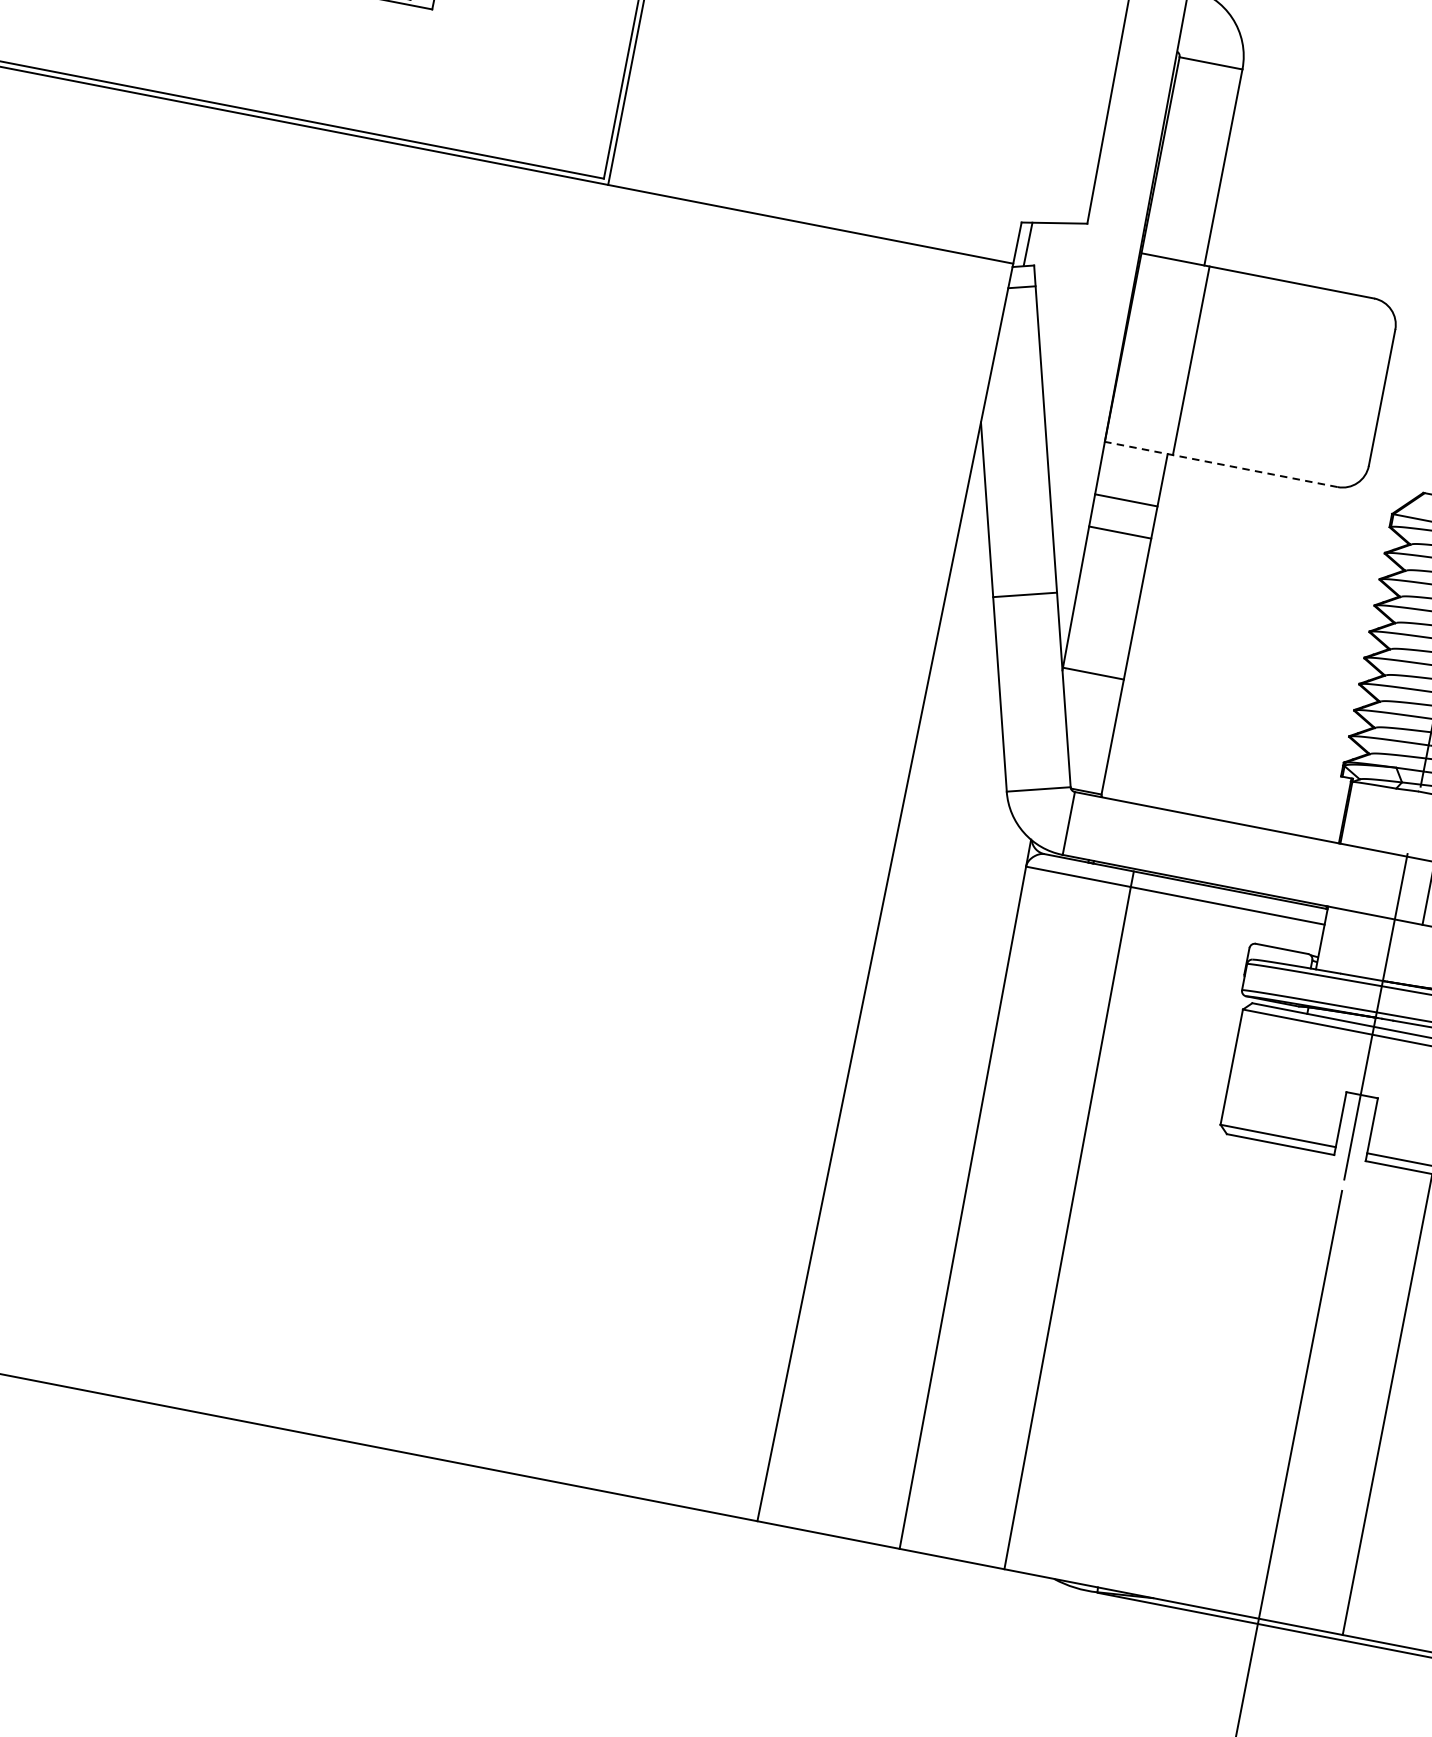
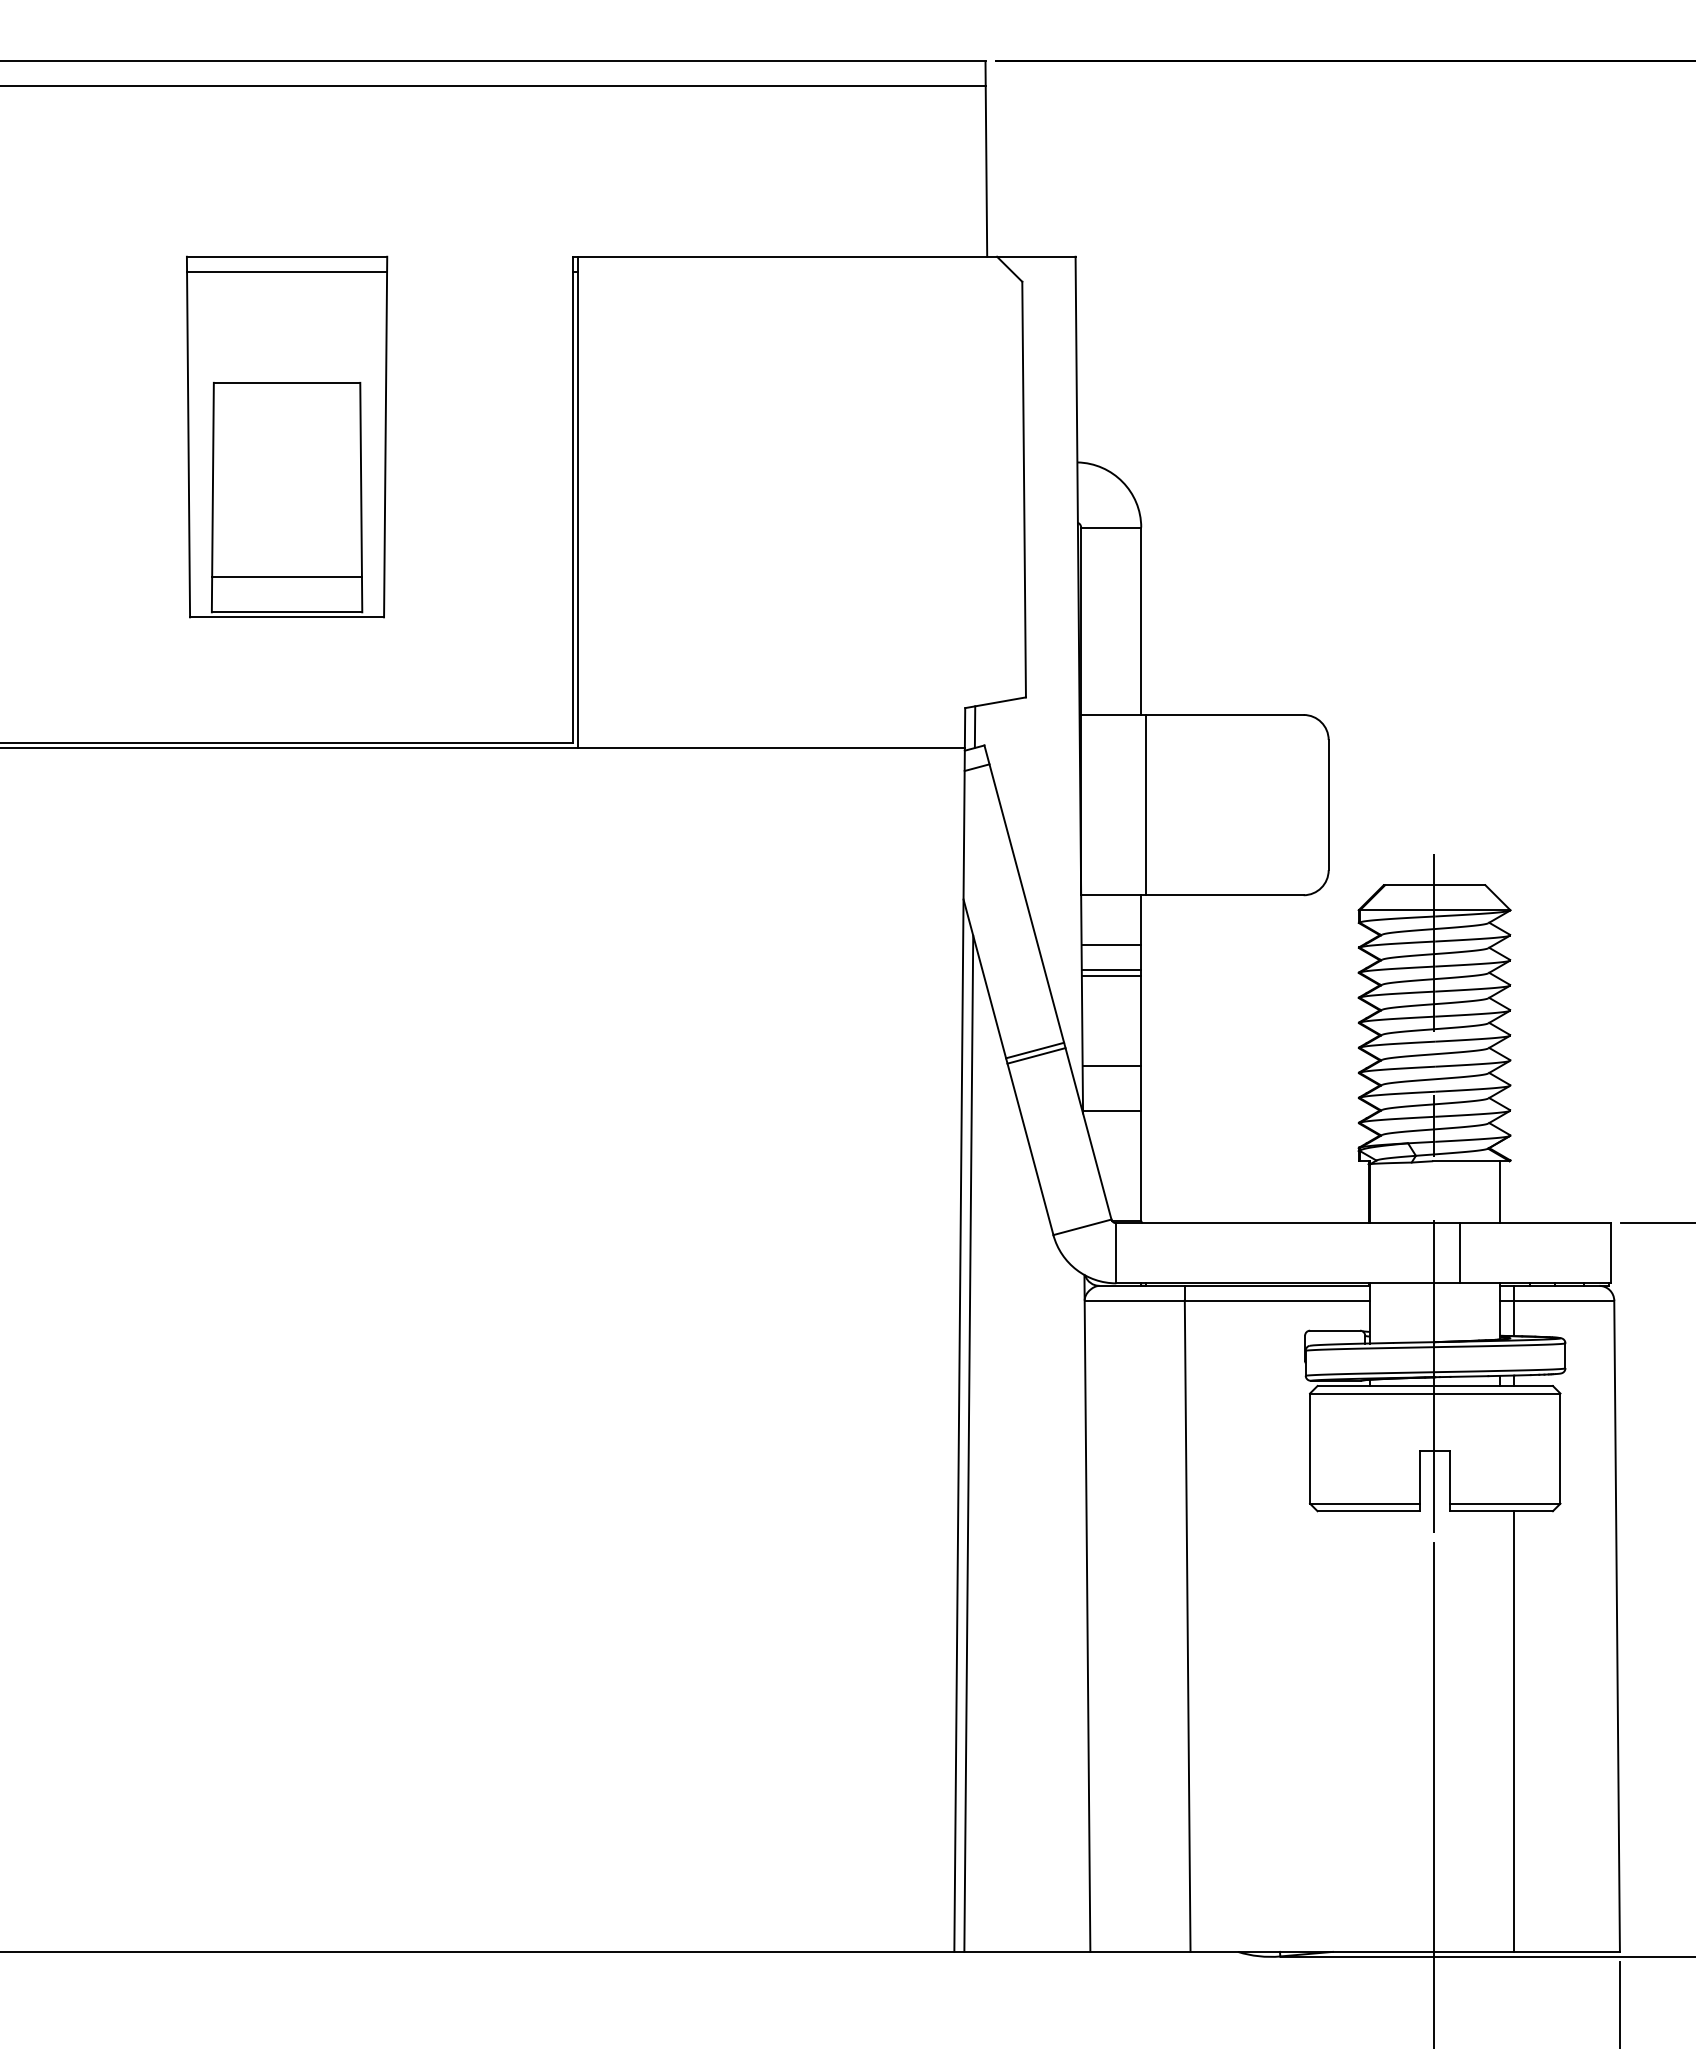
line: (1220, 464) -> (1191, 895), dashed -> solid
line: (1121, 526) -> (1111, 970), added
line: (1025, 600) -> (1036, 1055), added
line: (1101, 627) -> (1111, 1066), added
line: (875, 992) -> (968, 1443), added

